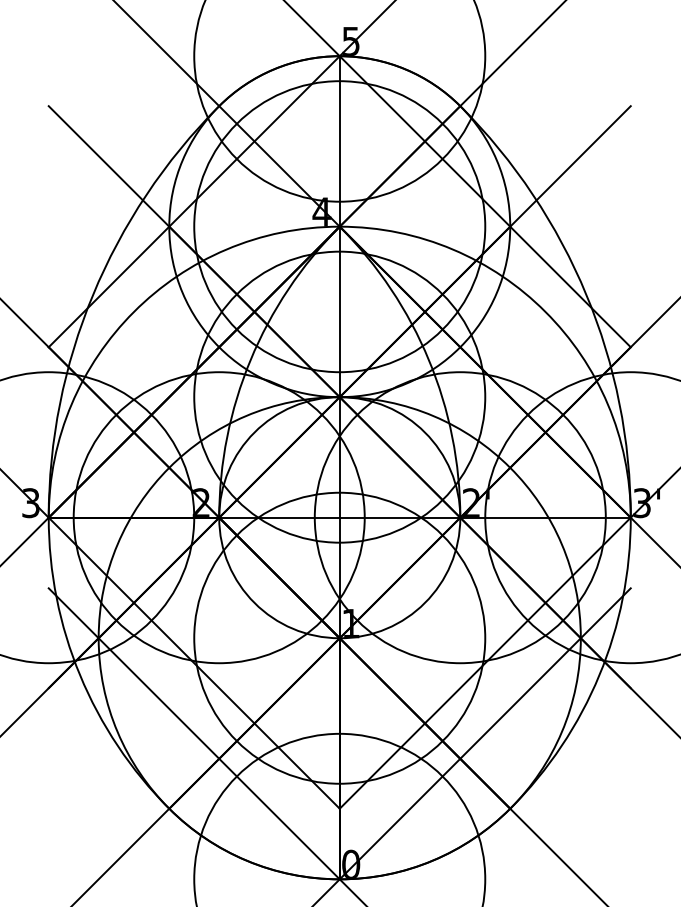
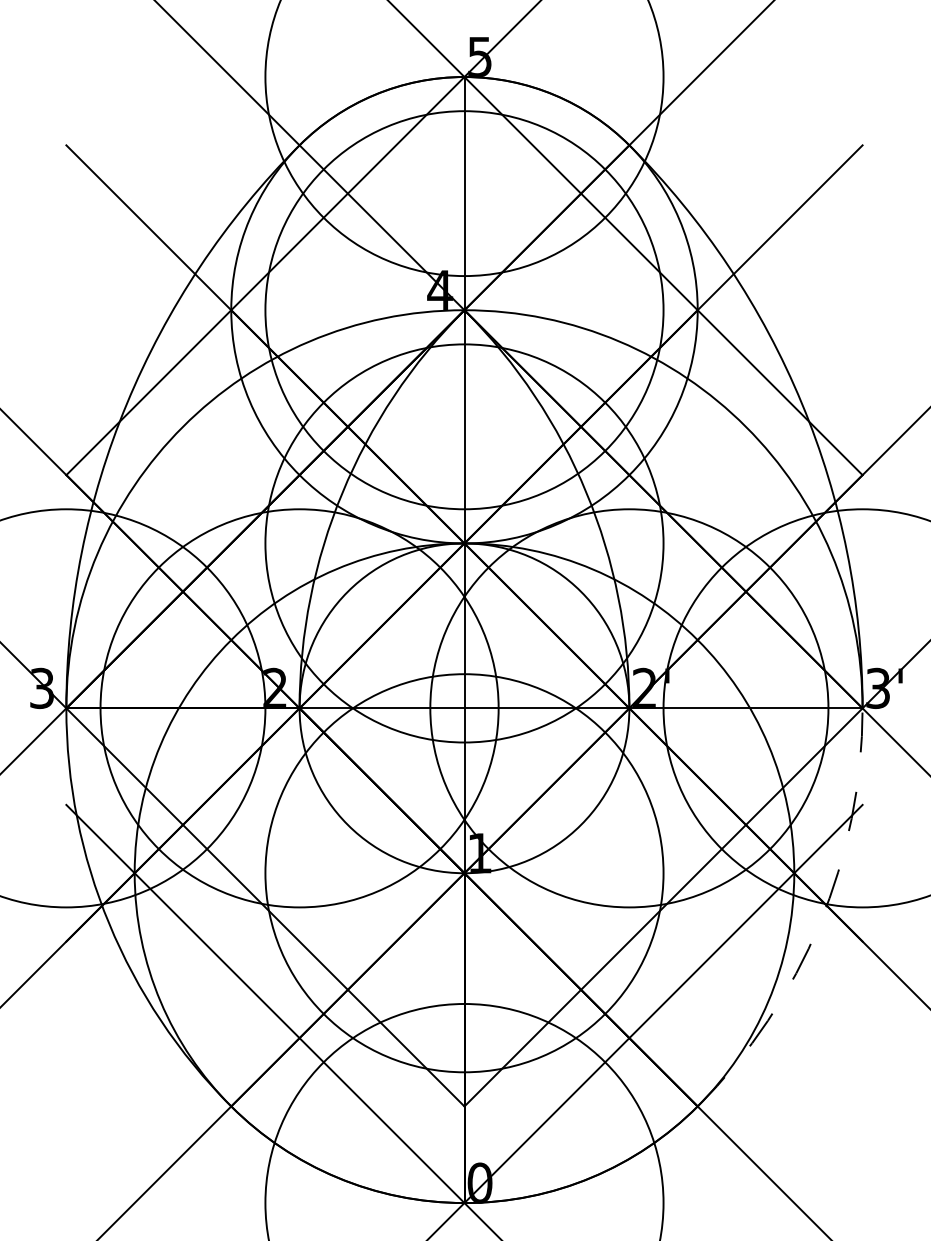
arc: (599, 674) -> (819, 923), solid -> dashed

